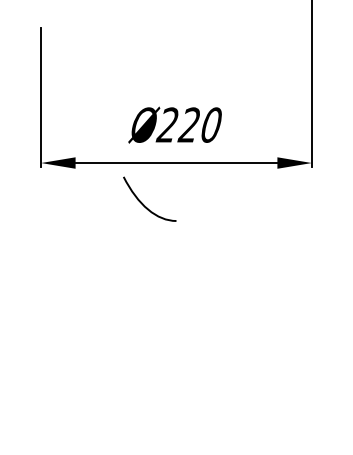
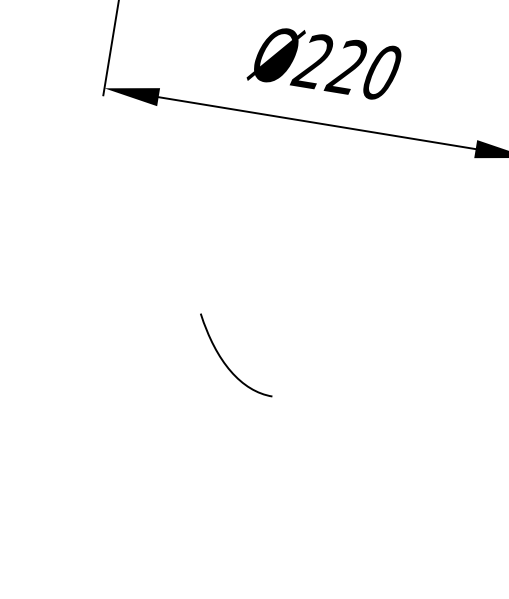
curve: (143, 203) -> (225, 360), moved

